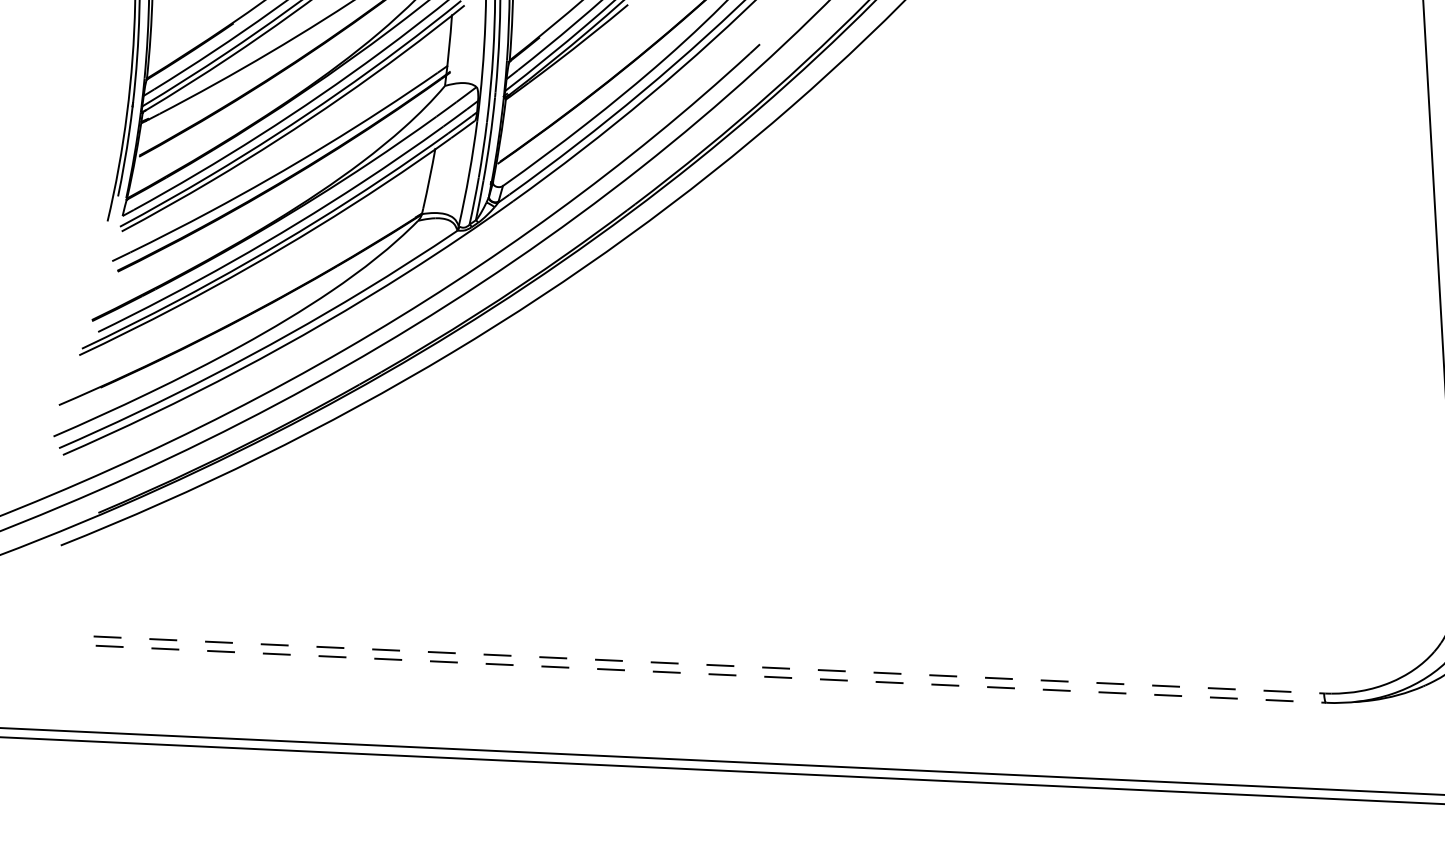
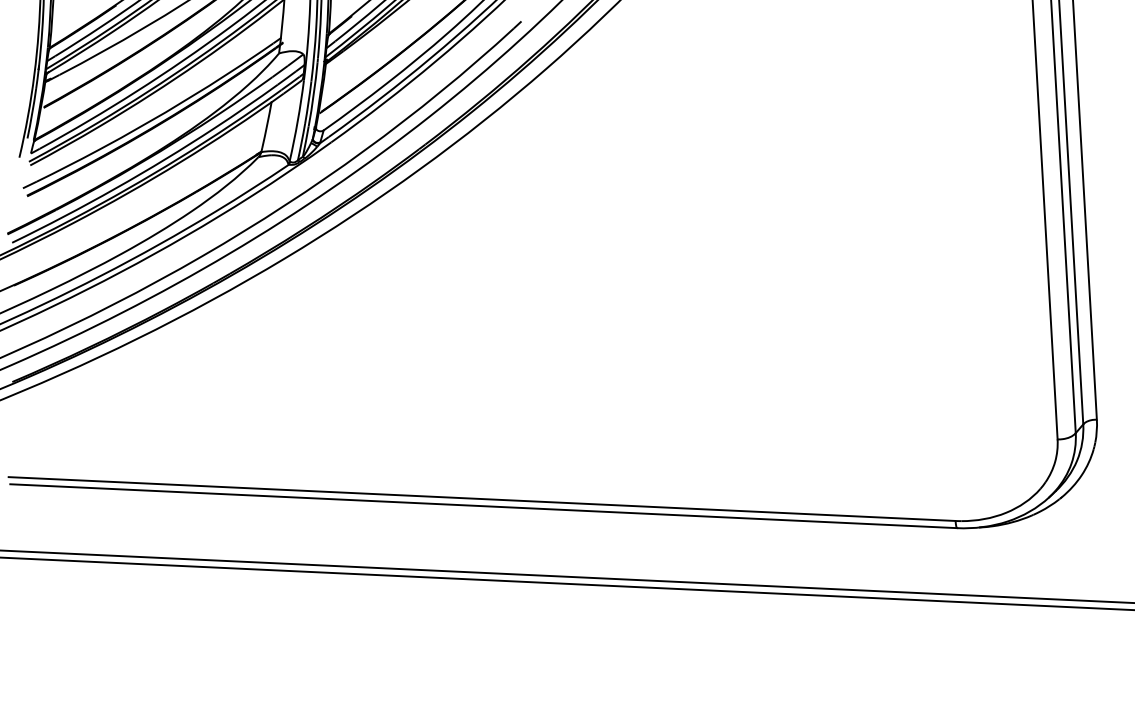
line: (709, 665) -> (482, 499), dashed -> solid
line: (710, 674) -> (483, 506), dashed -> solid

